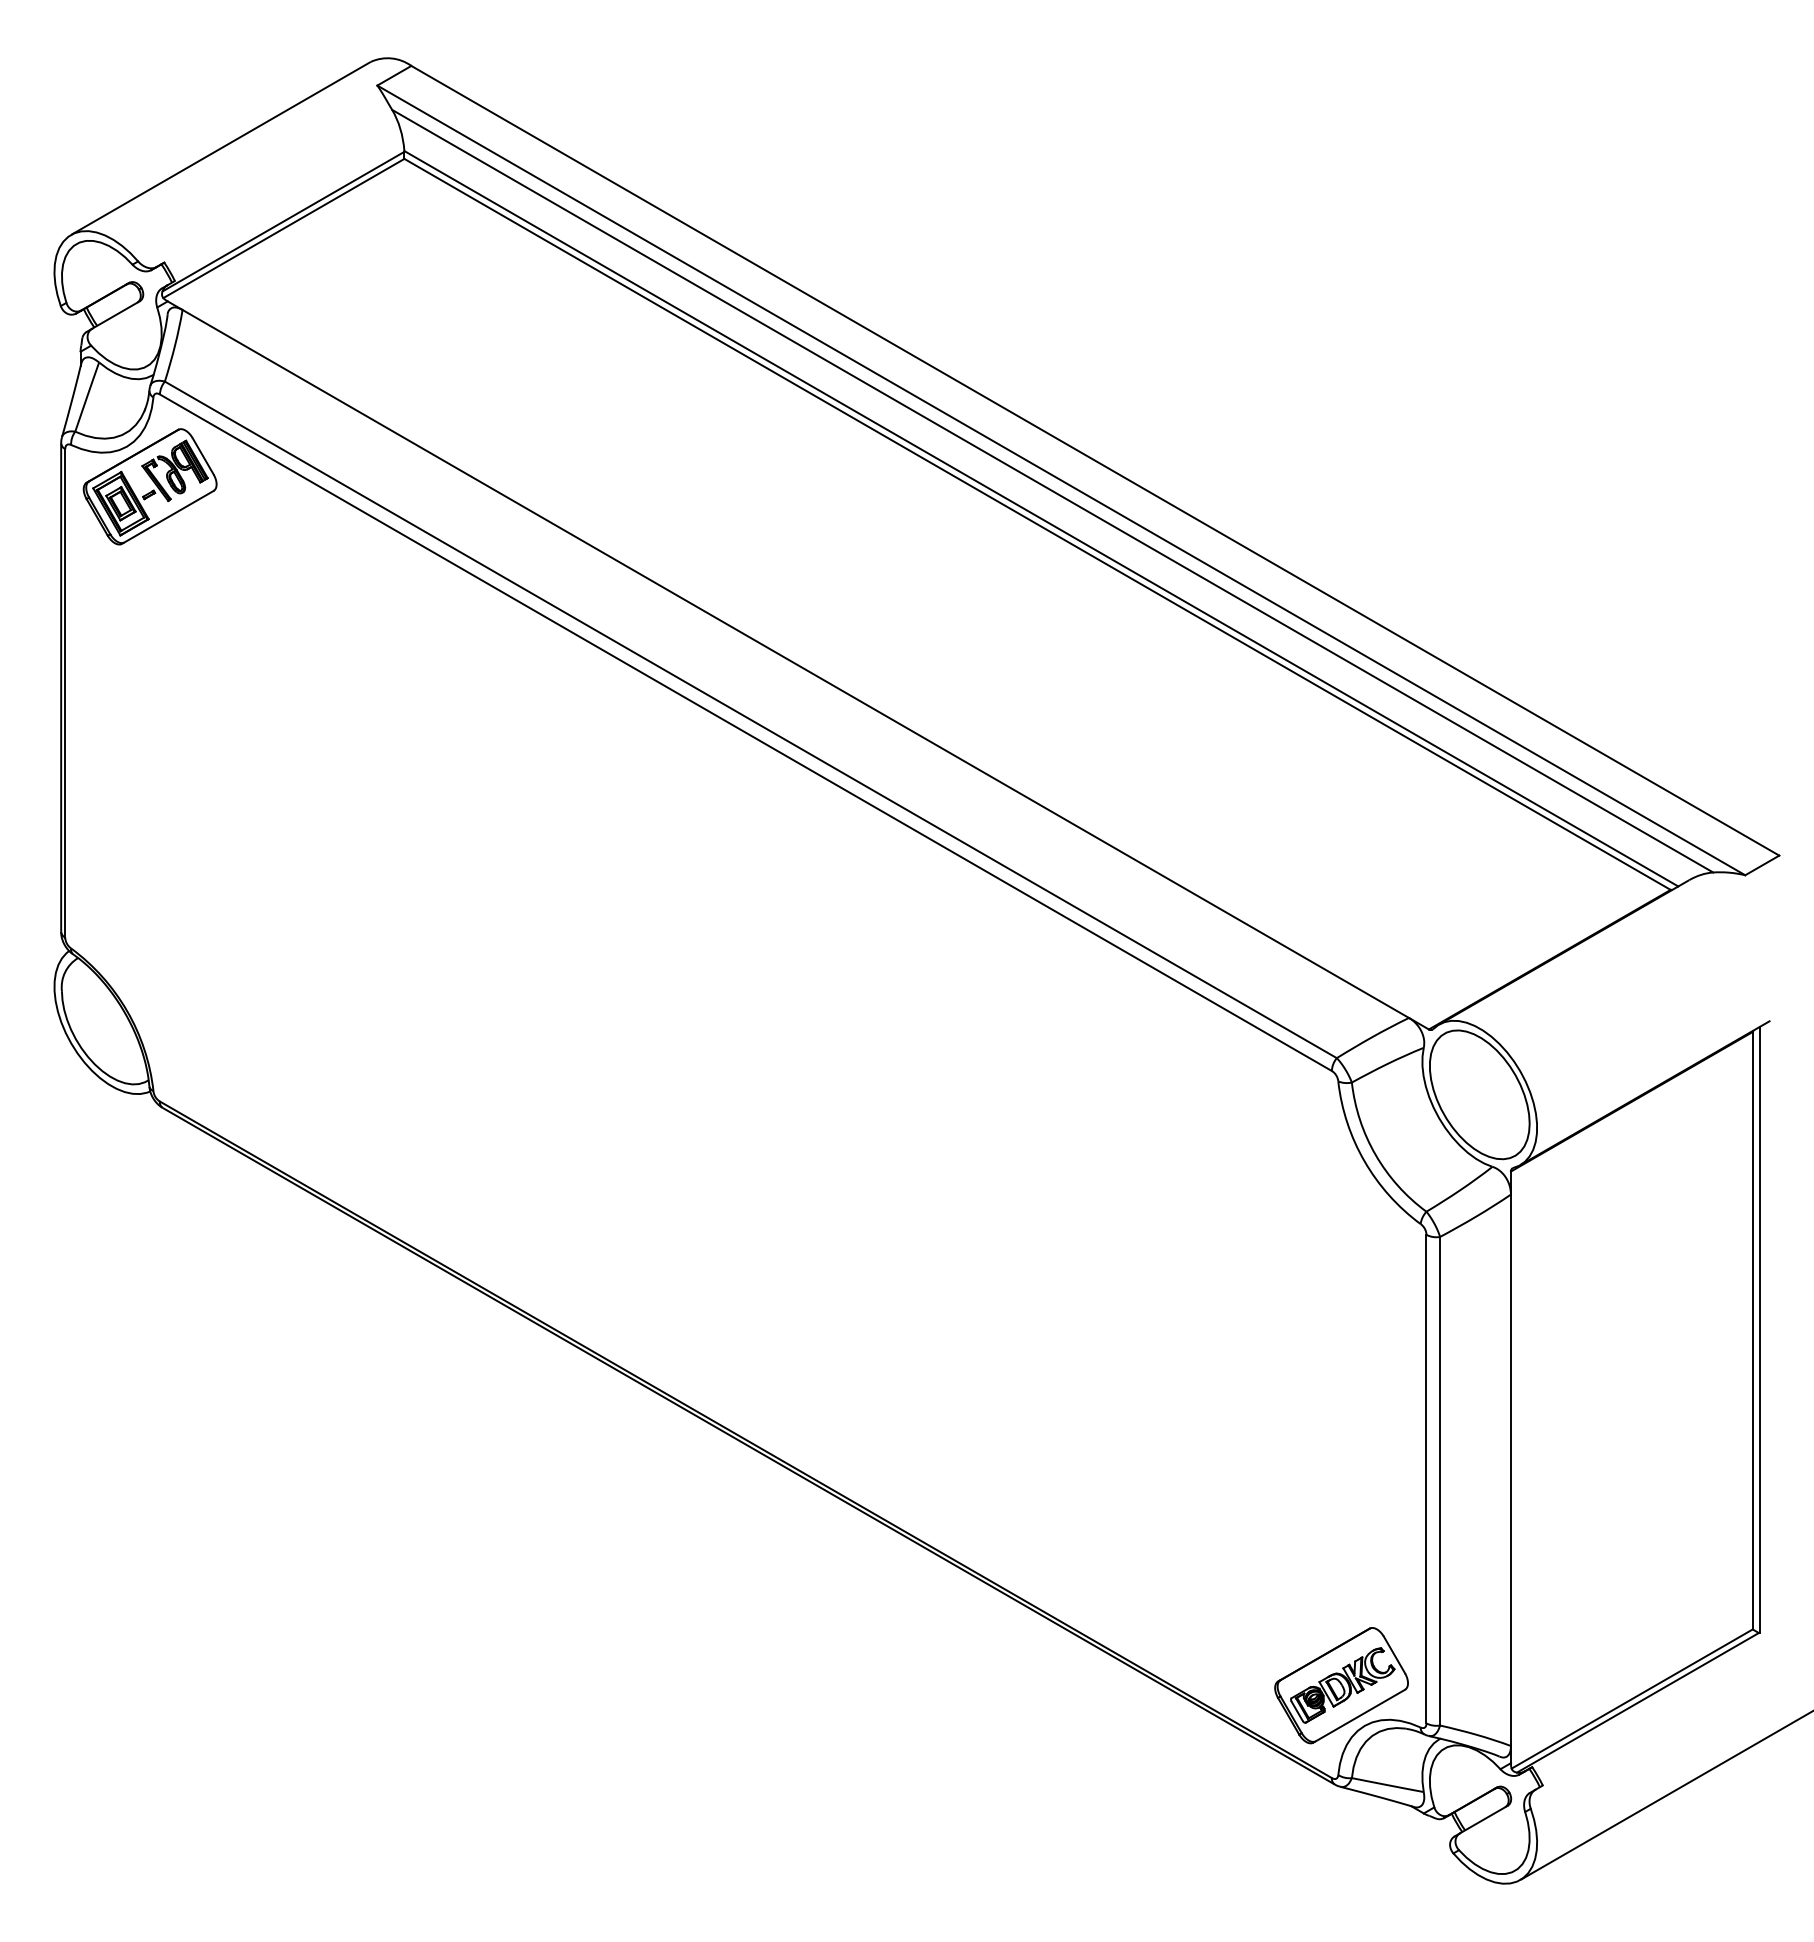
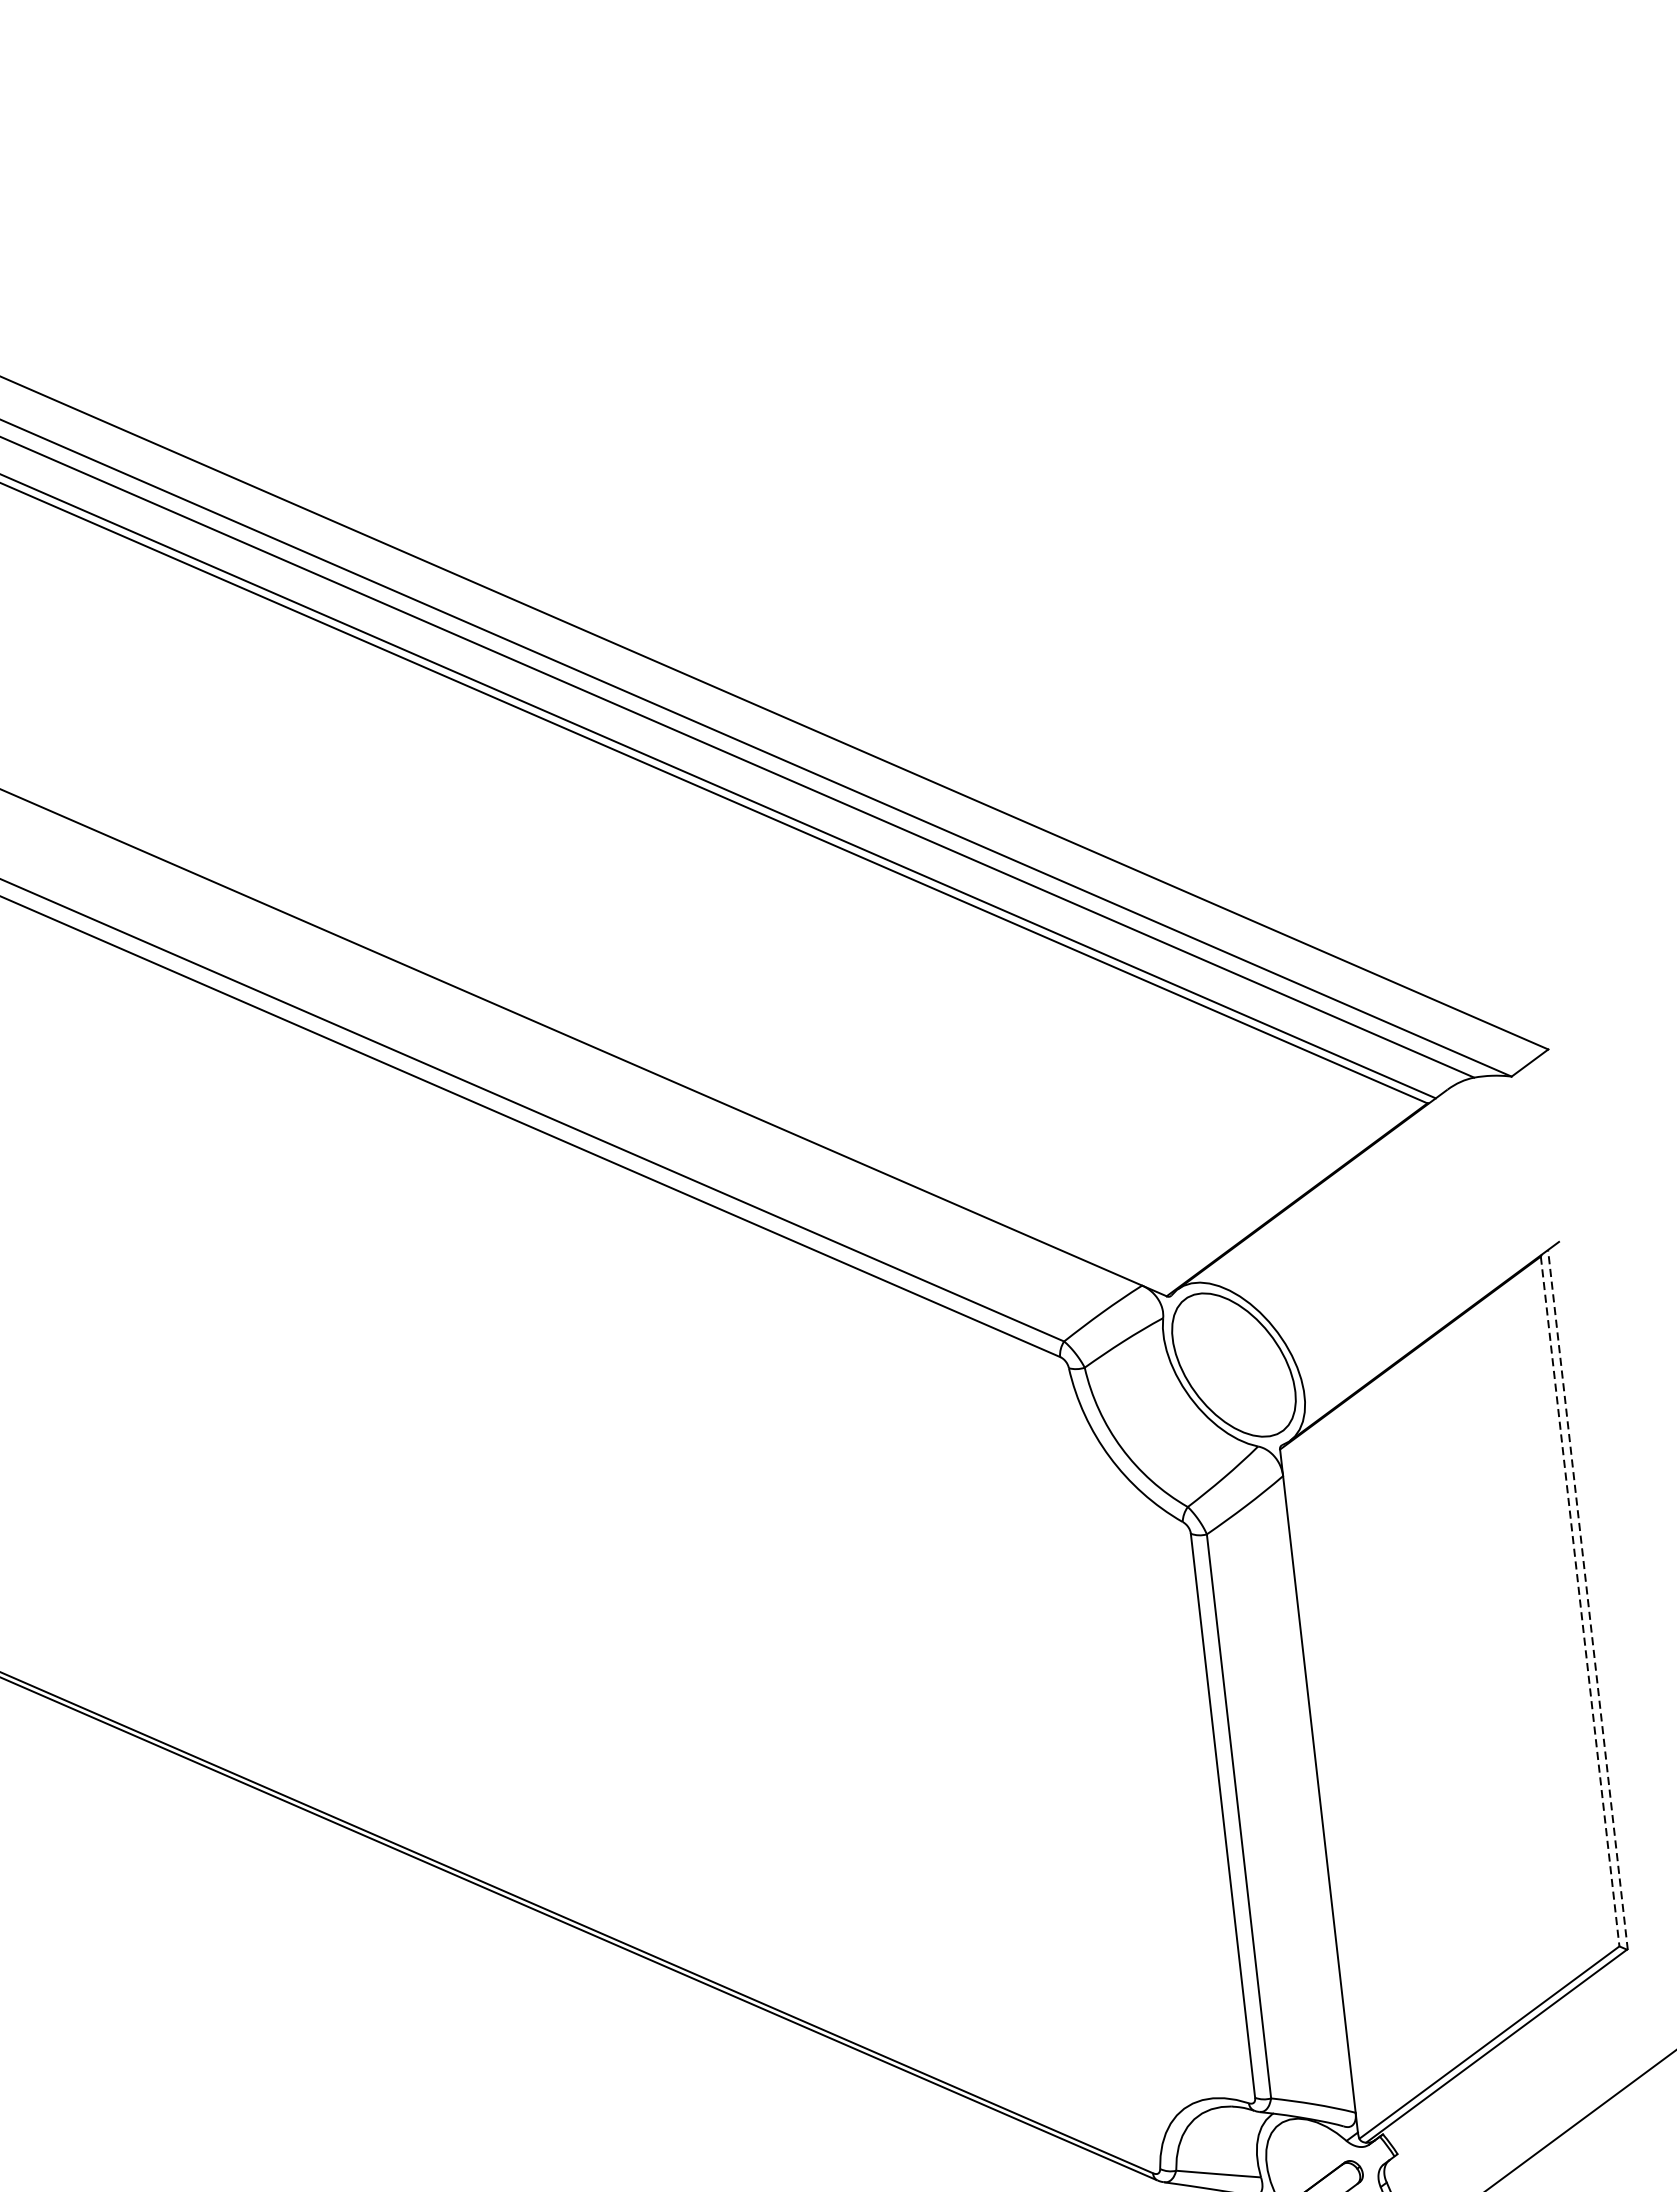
line: (1759, 1329) -> (1587, 1599), solid -> dashed
line: (1752, 1330) -> (1579, 1601), solid -> dashed
part: (1341, 1685) -> (1152, 2065), removed

